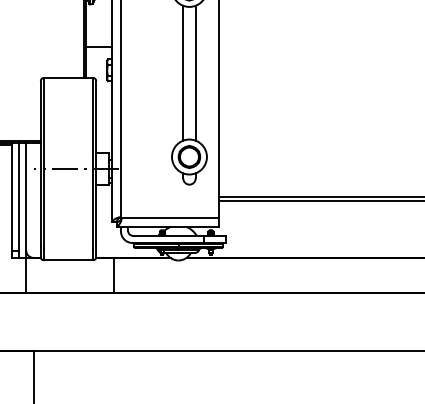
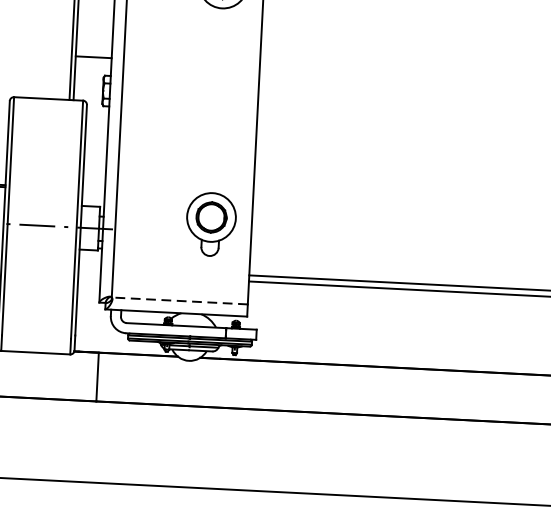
line: (183, 72) -> (209, 99), removed
line: (195, 72) -> (225, 100), removed
line: (169, 217) -> (179, 300), solid -> dashed

